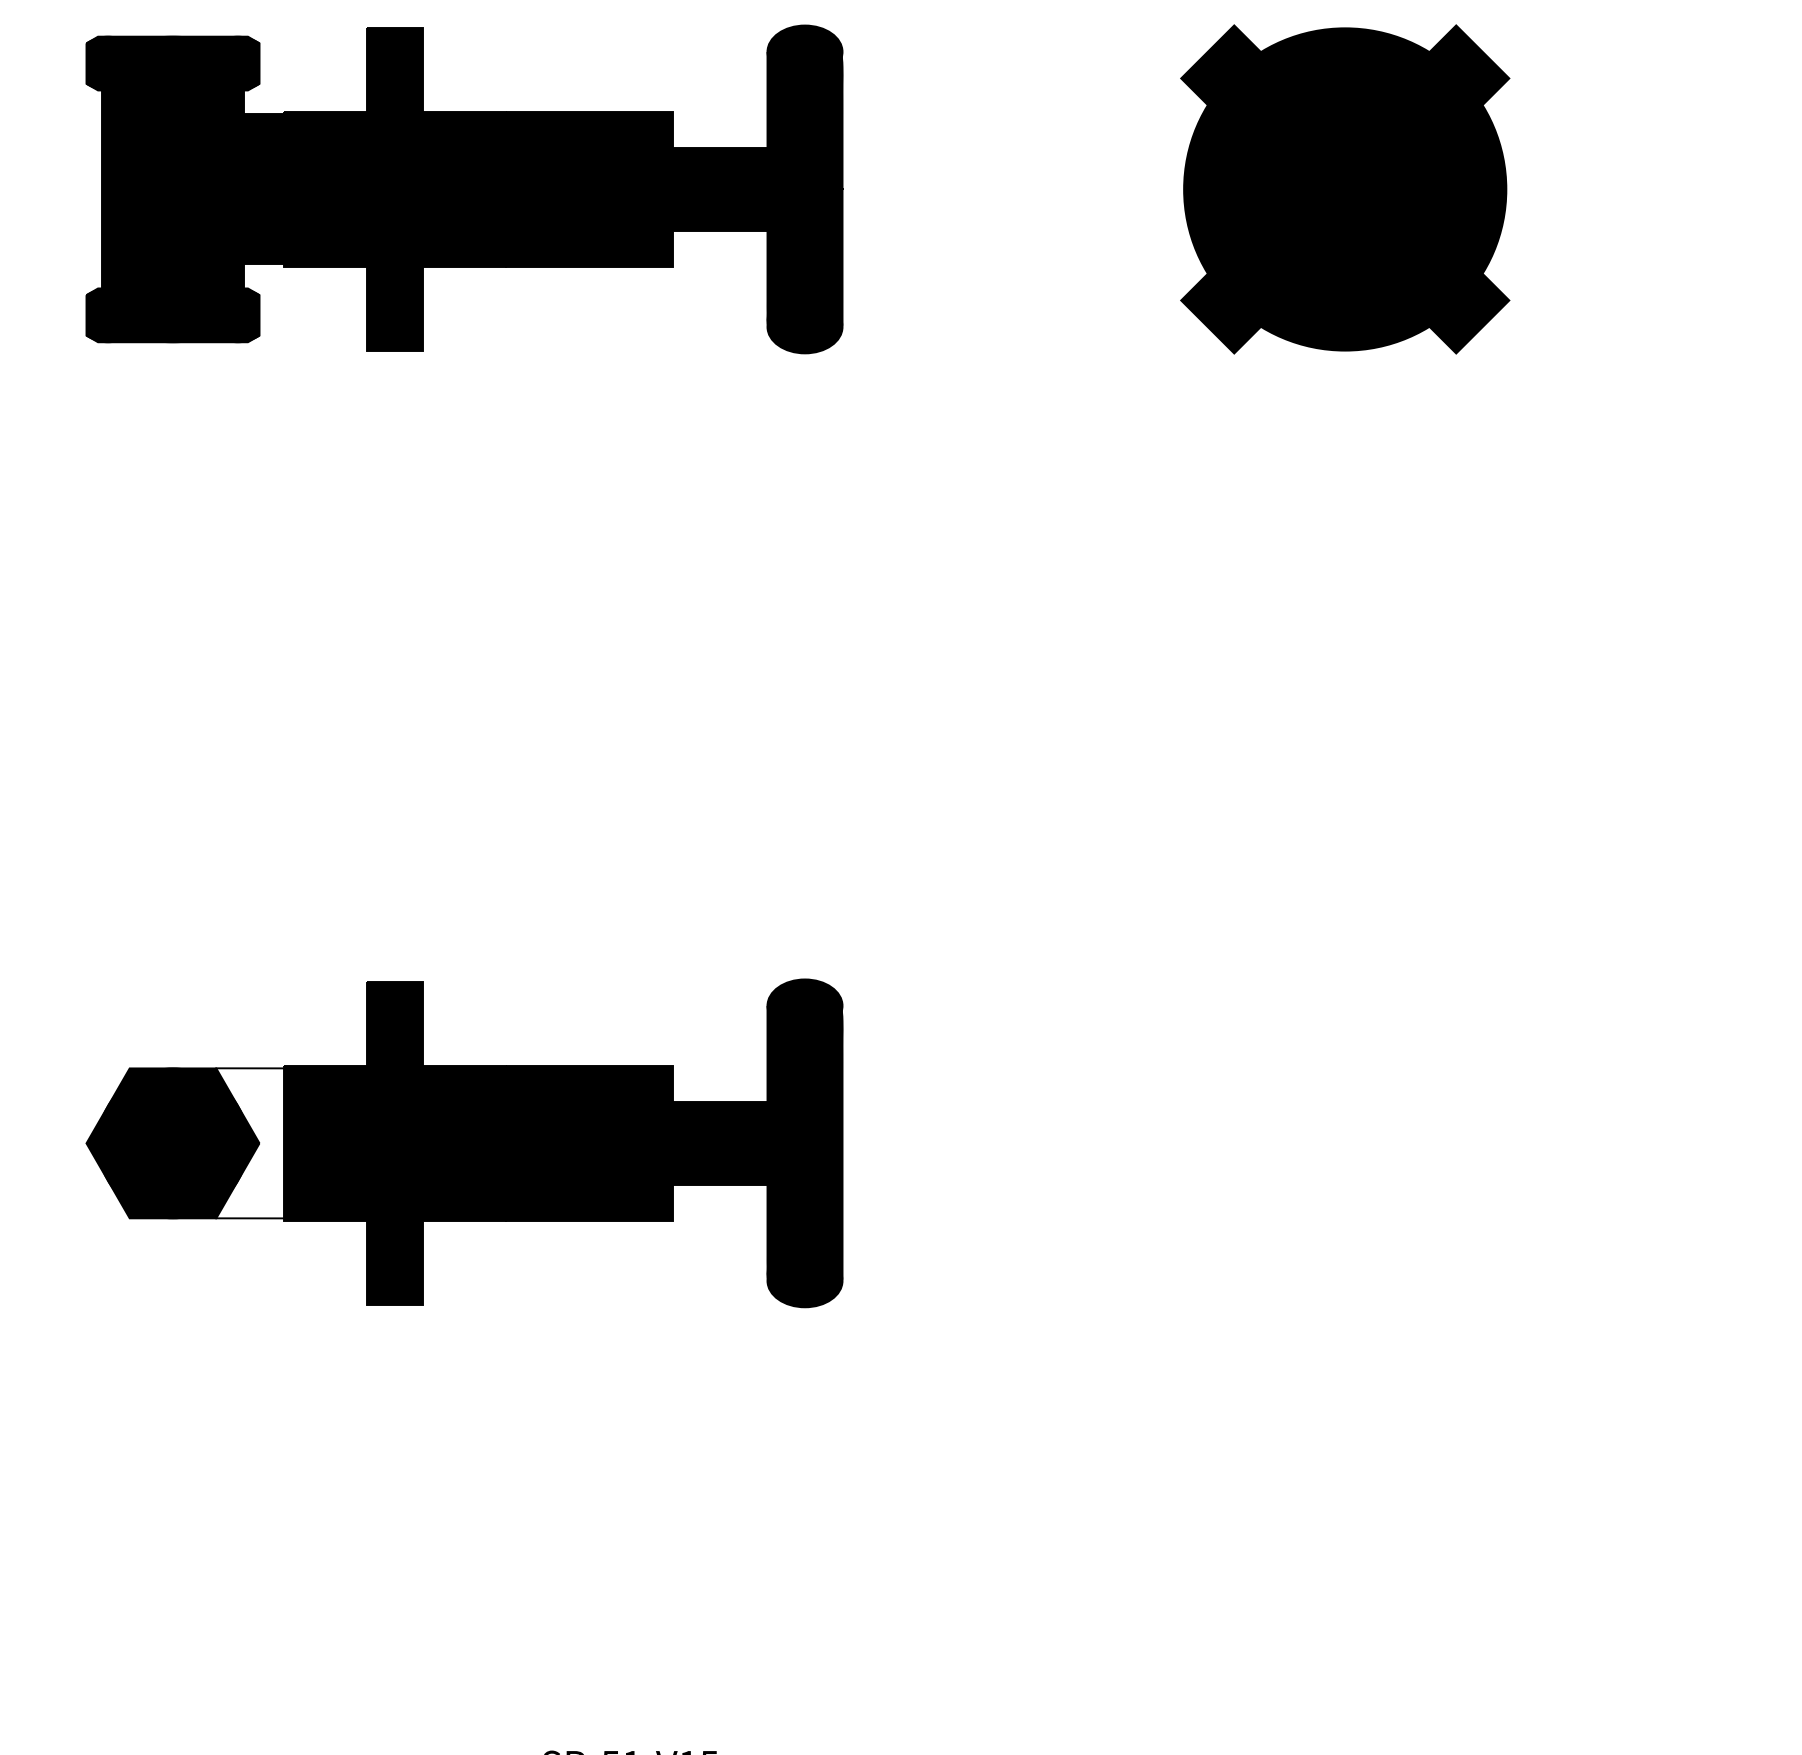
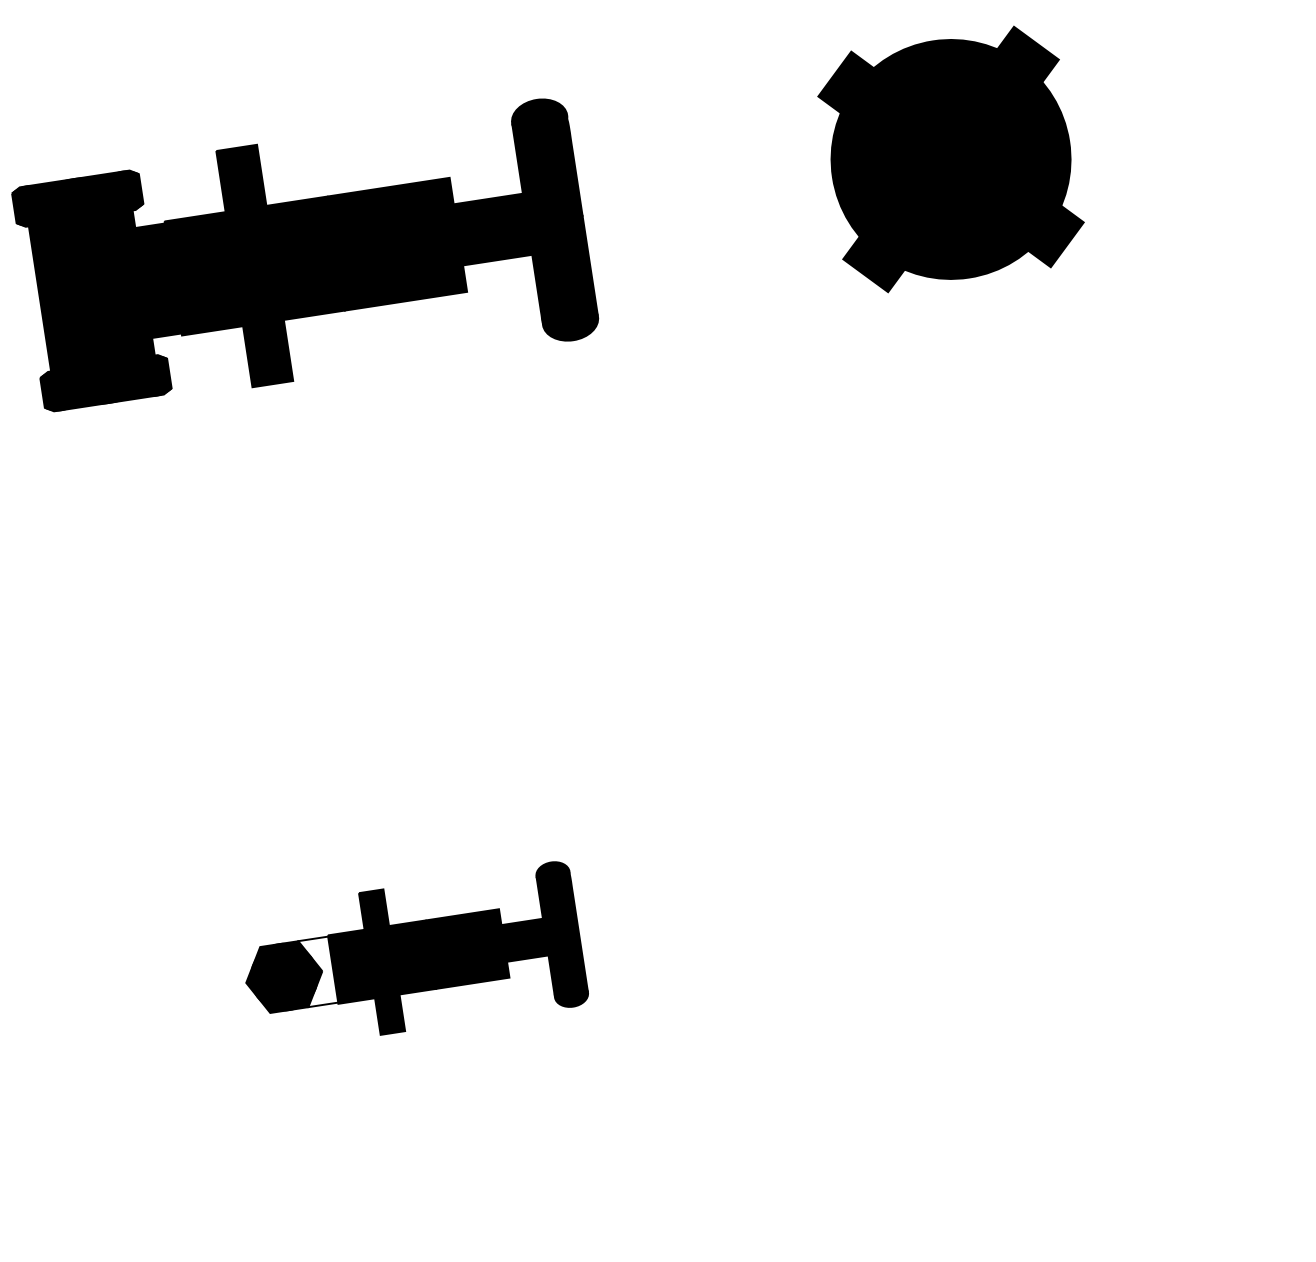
part: (464, 1143) -> (412, 957), size x0.6

